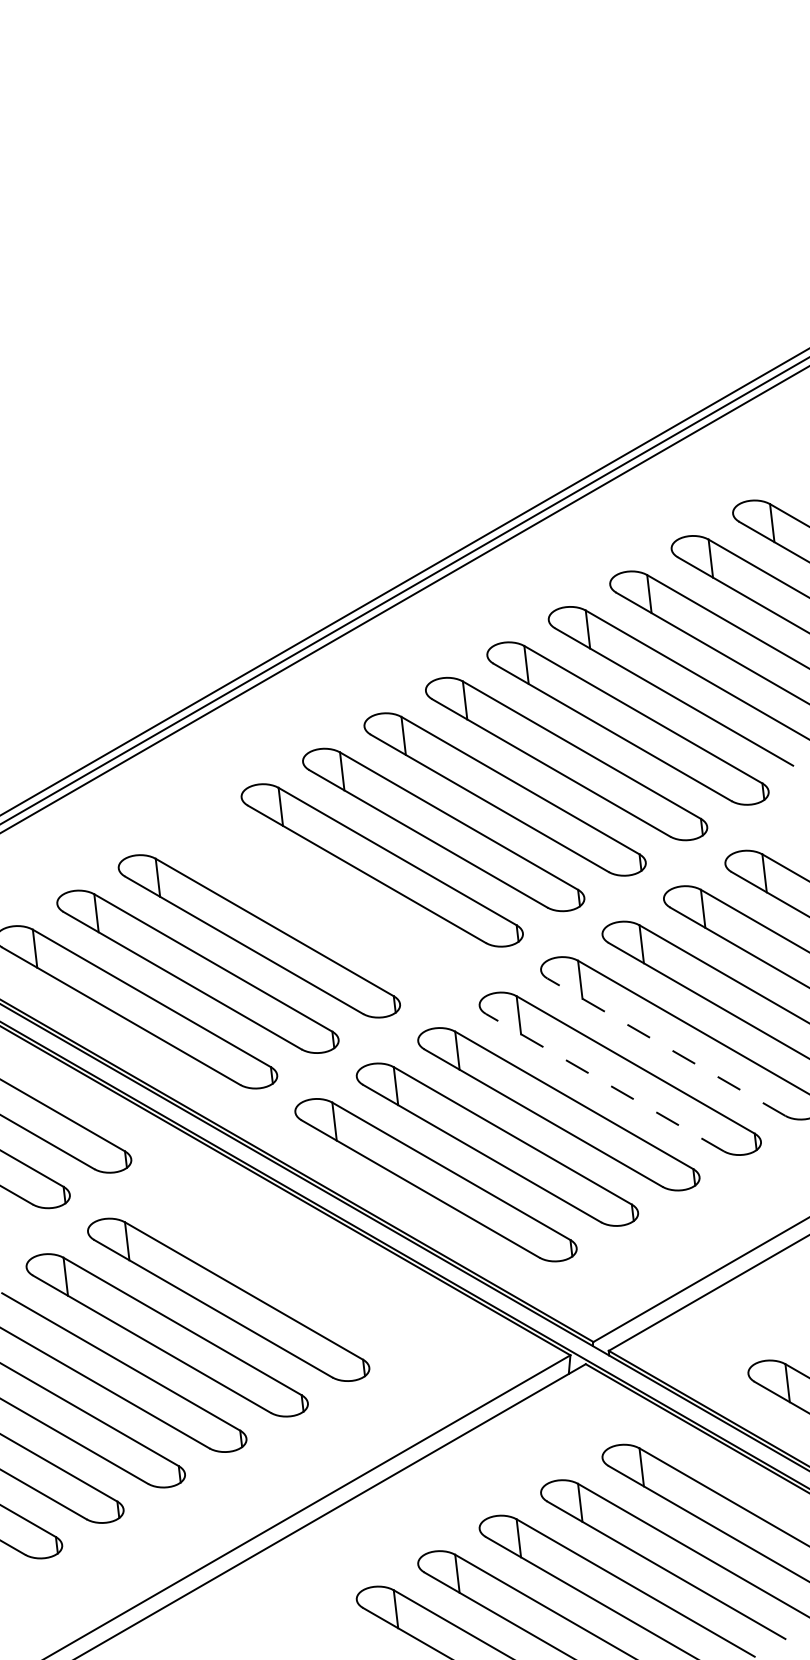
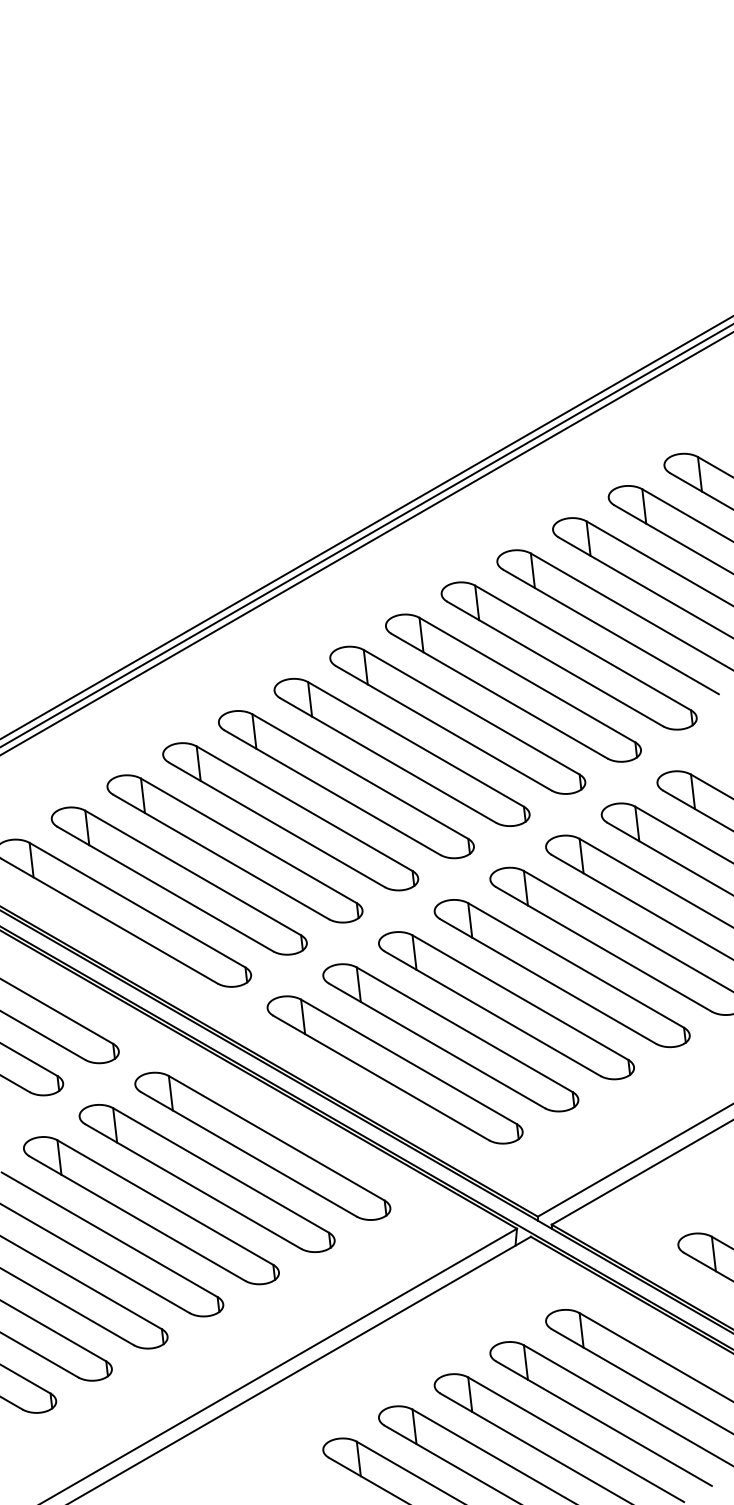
part: (320, 900) -> (290, 816), added
line: (666, 1047) -> (604, 949), dashed -> solid
line: (605, 1082) -> (548, 981), dashed -> solid
part: (289, 1263) -> (262, 1145), added

